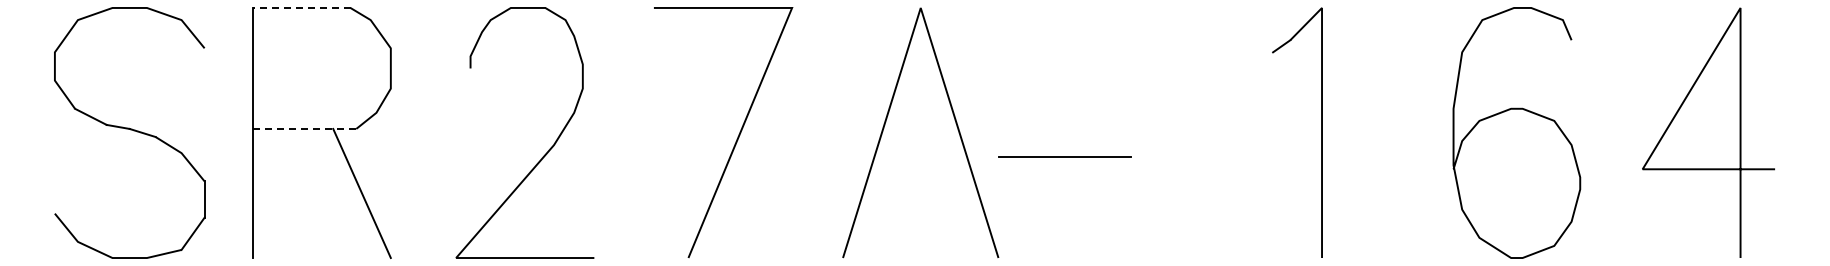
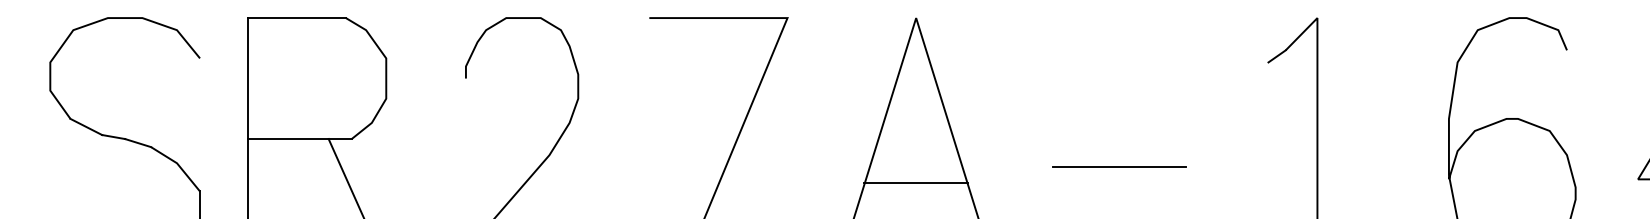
line: (301, 7) -> (296, 17), dashed -> solid
line: (304, 128) -> (299, 138), dashed -> solid
line: (1064, 156) -> (1118, 166), moved
line: (920, 173) -> (915, 183), added

